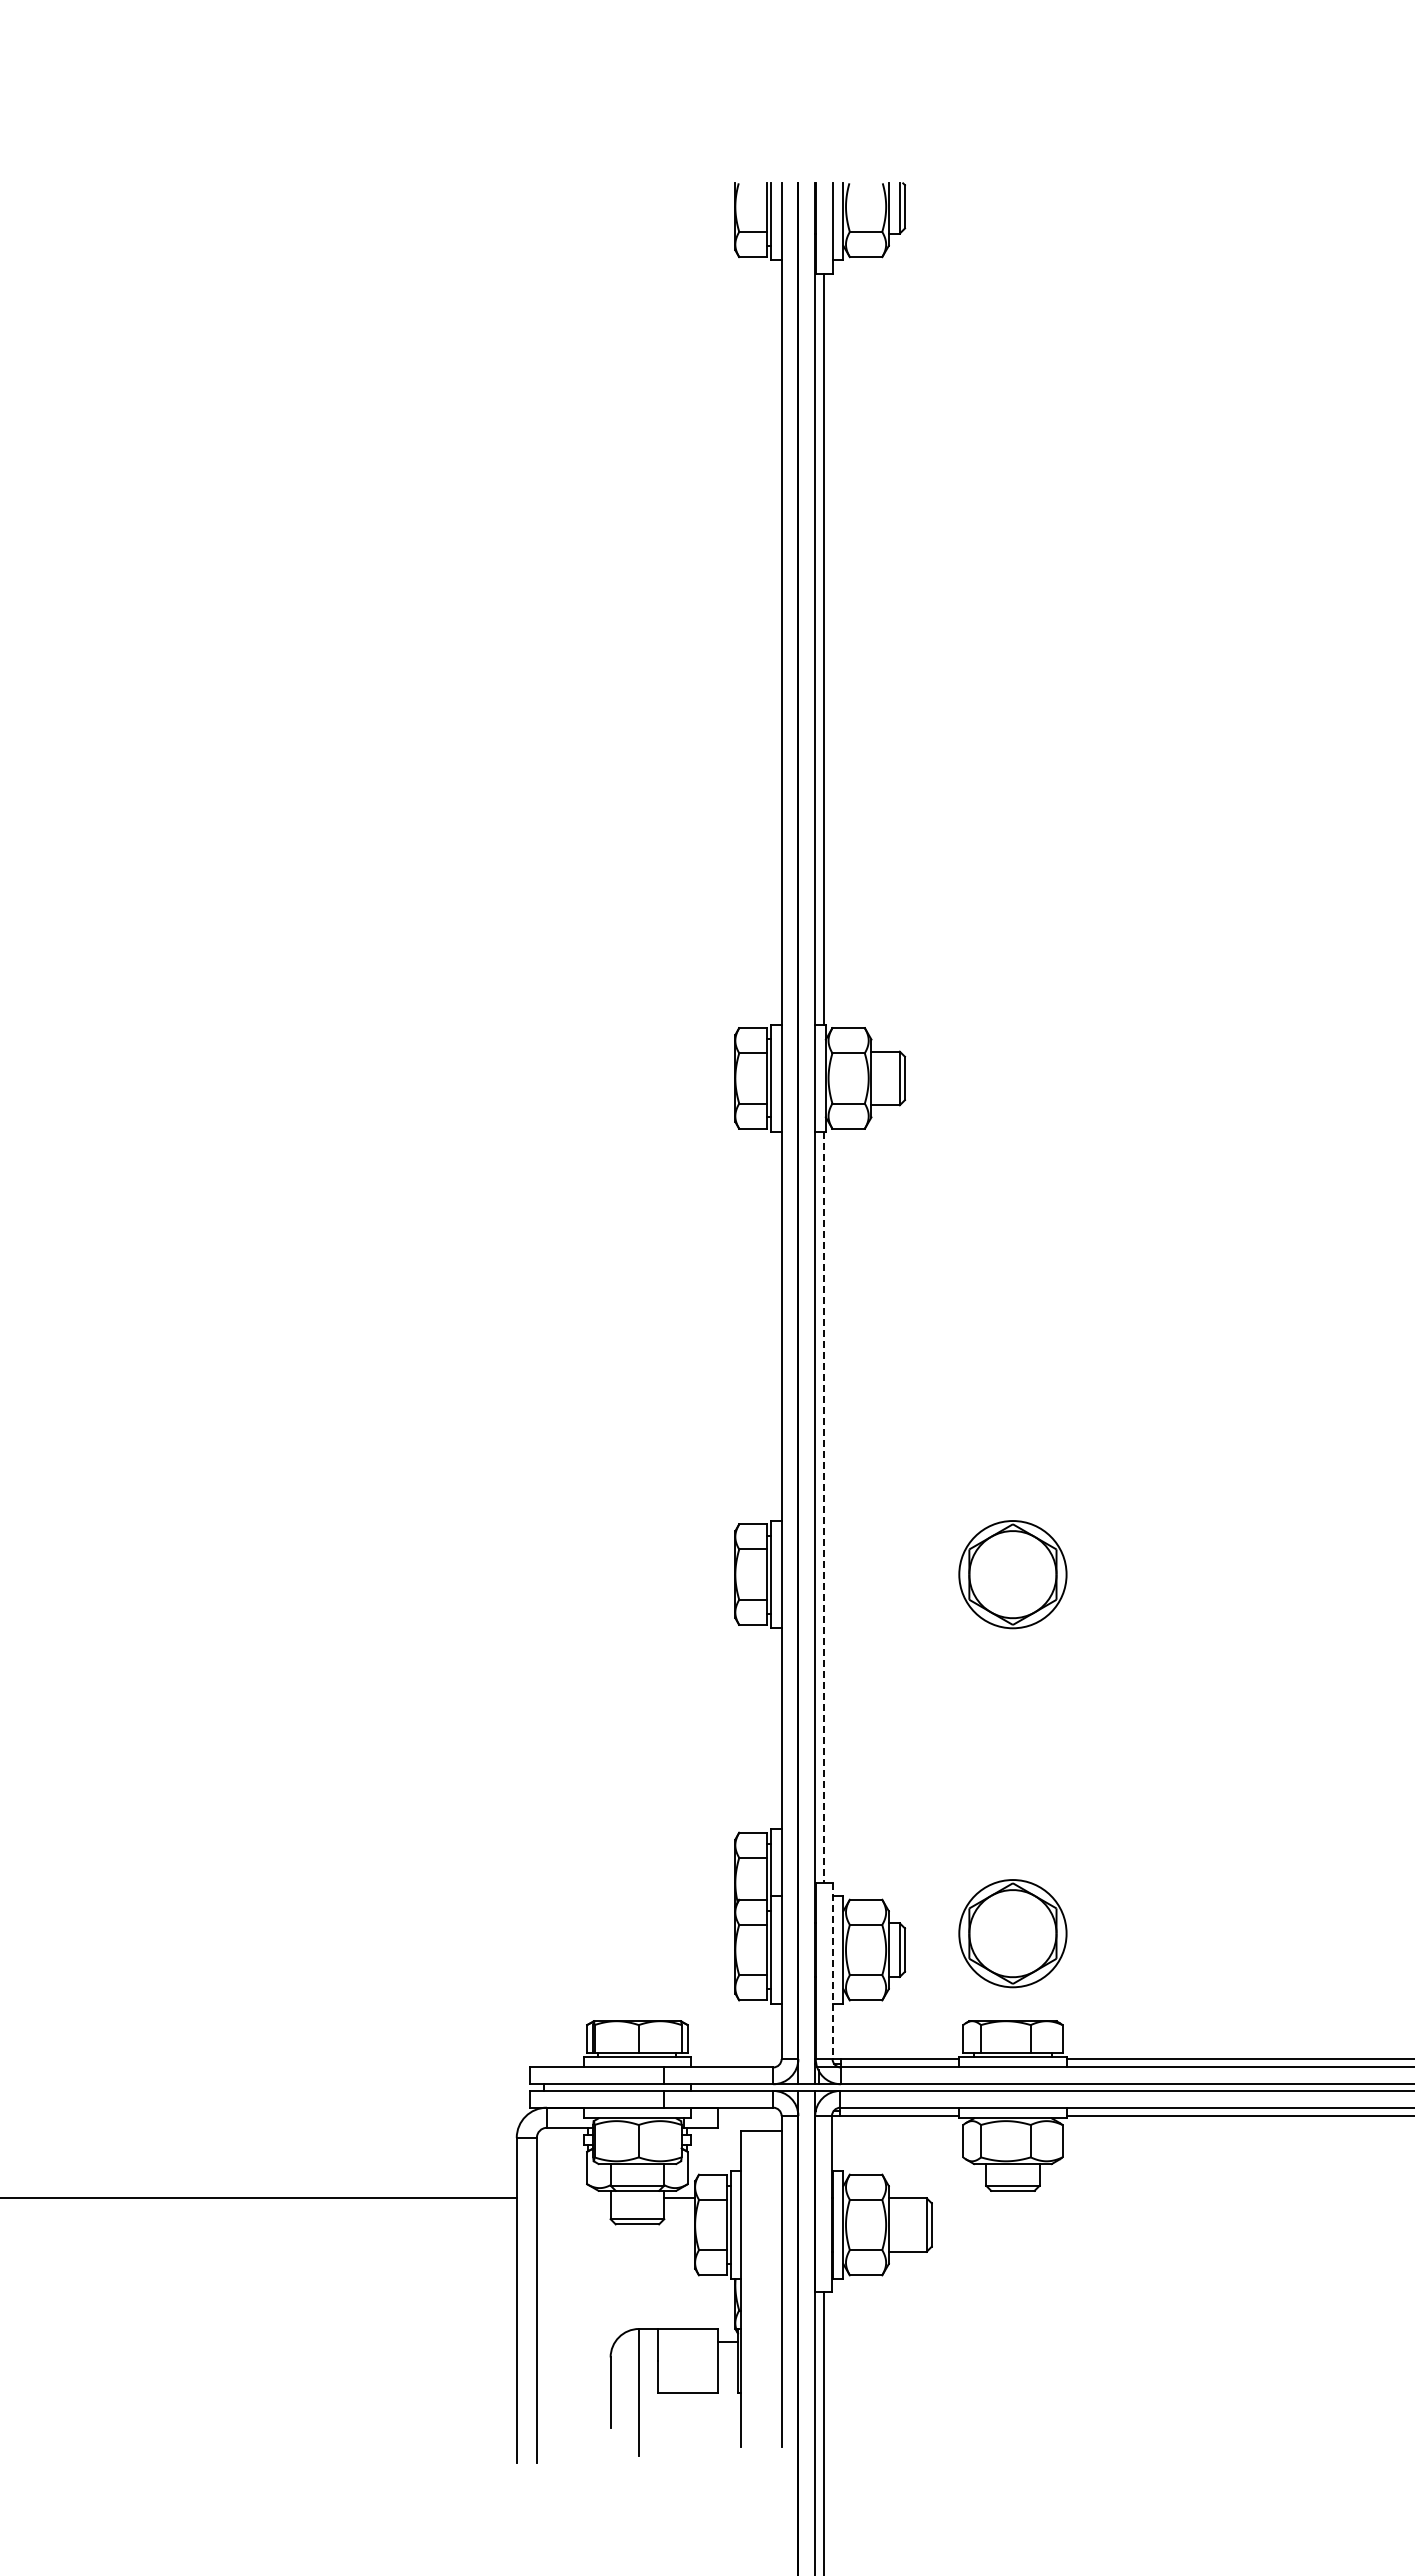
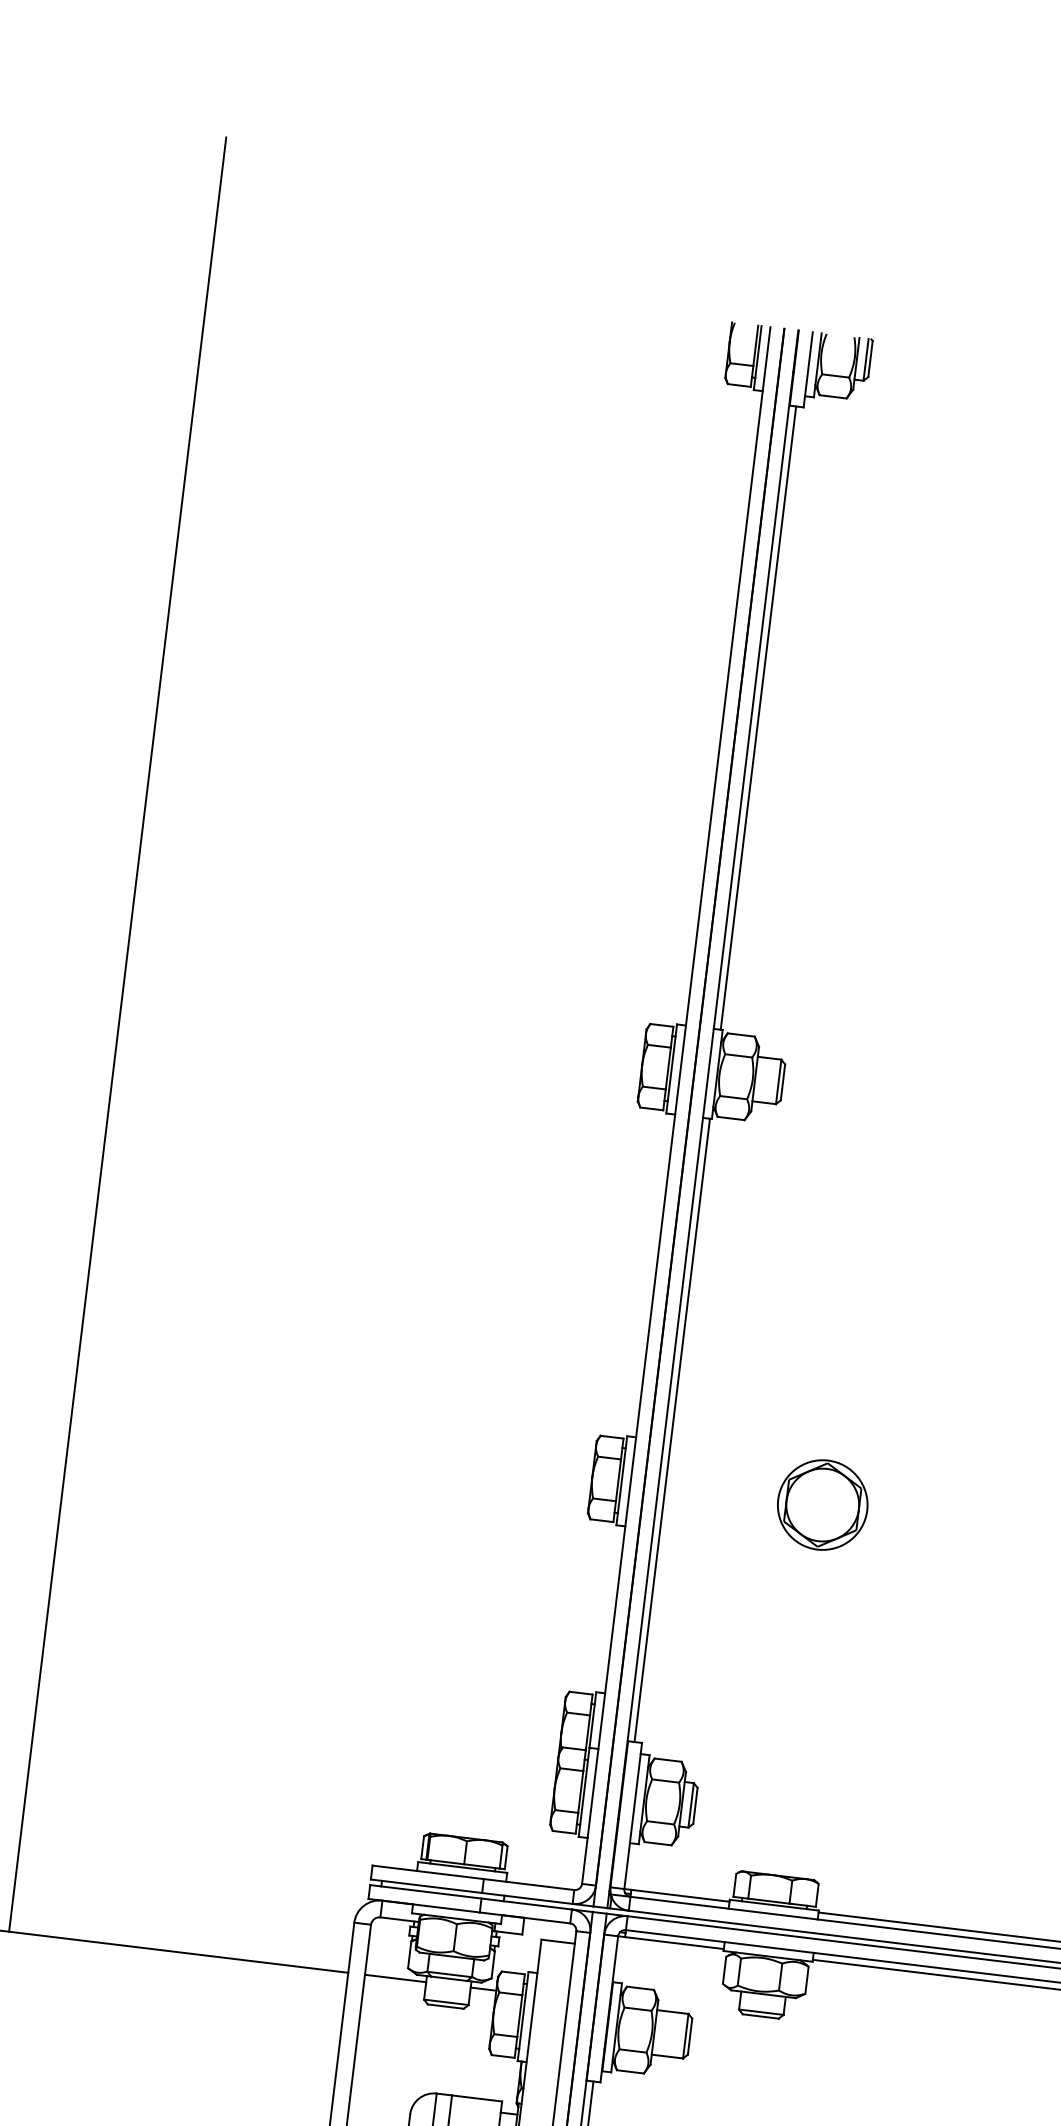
line: (108, 1117) -> (118, 1034), added
line: (823, 1508) -> (672, 1431), dashed -> solid
part: (1012, 1933) -> (786, 1802), removed
line: (832, 1971) -> (633, 1816), dashed -> solid
line: (573, 2198) -> (395, 1978), added

